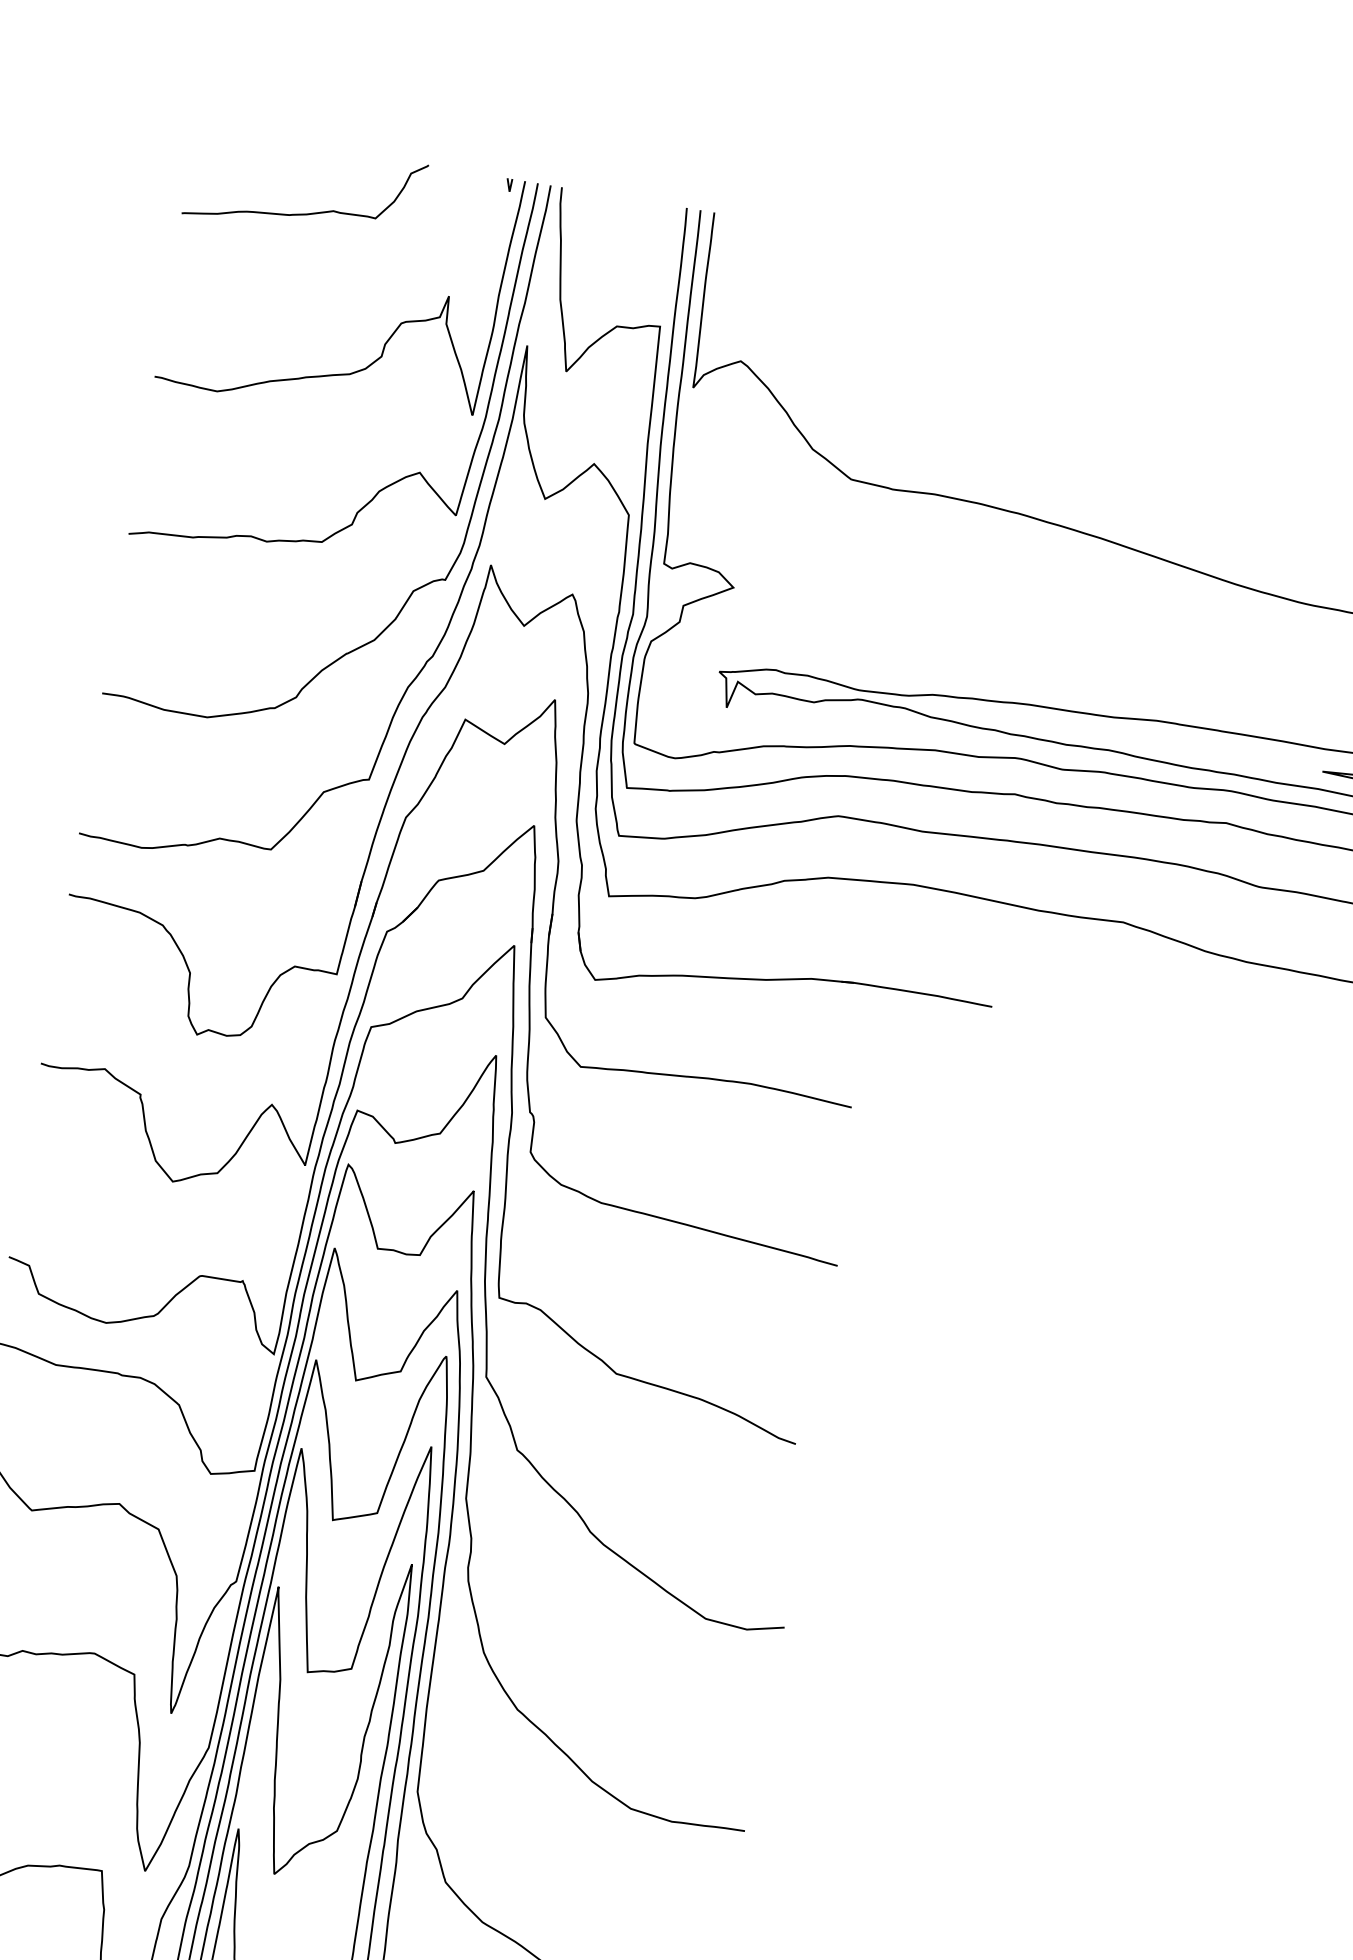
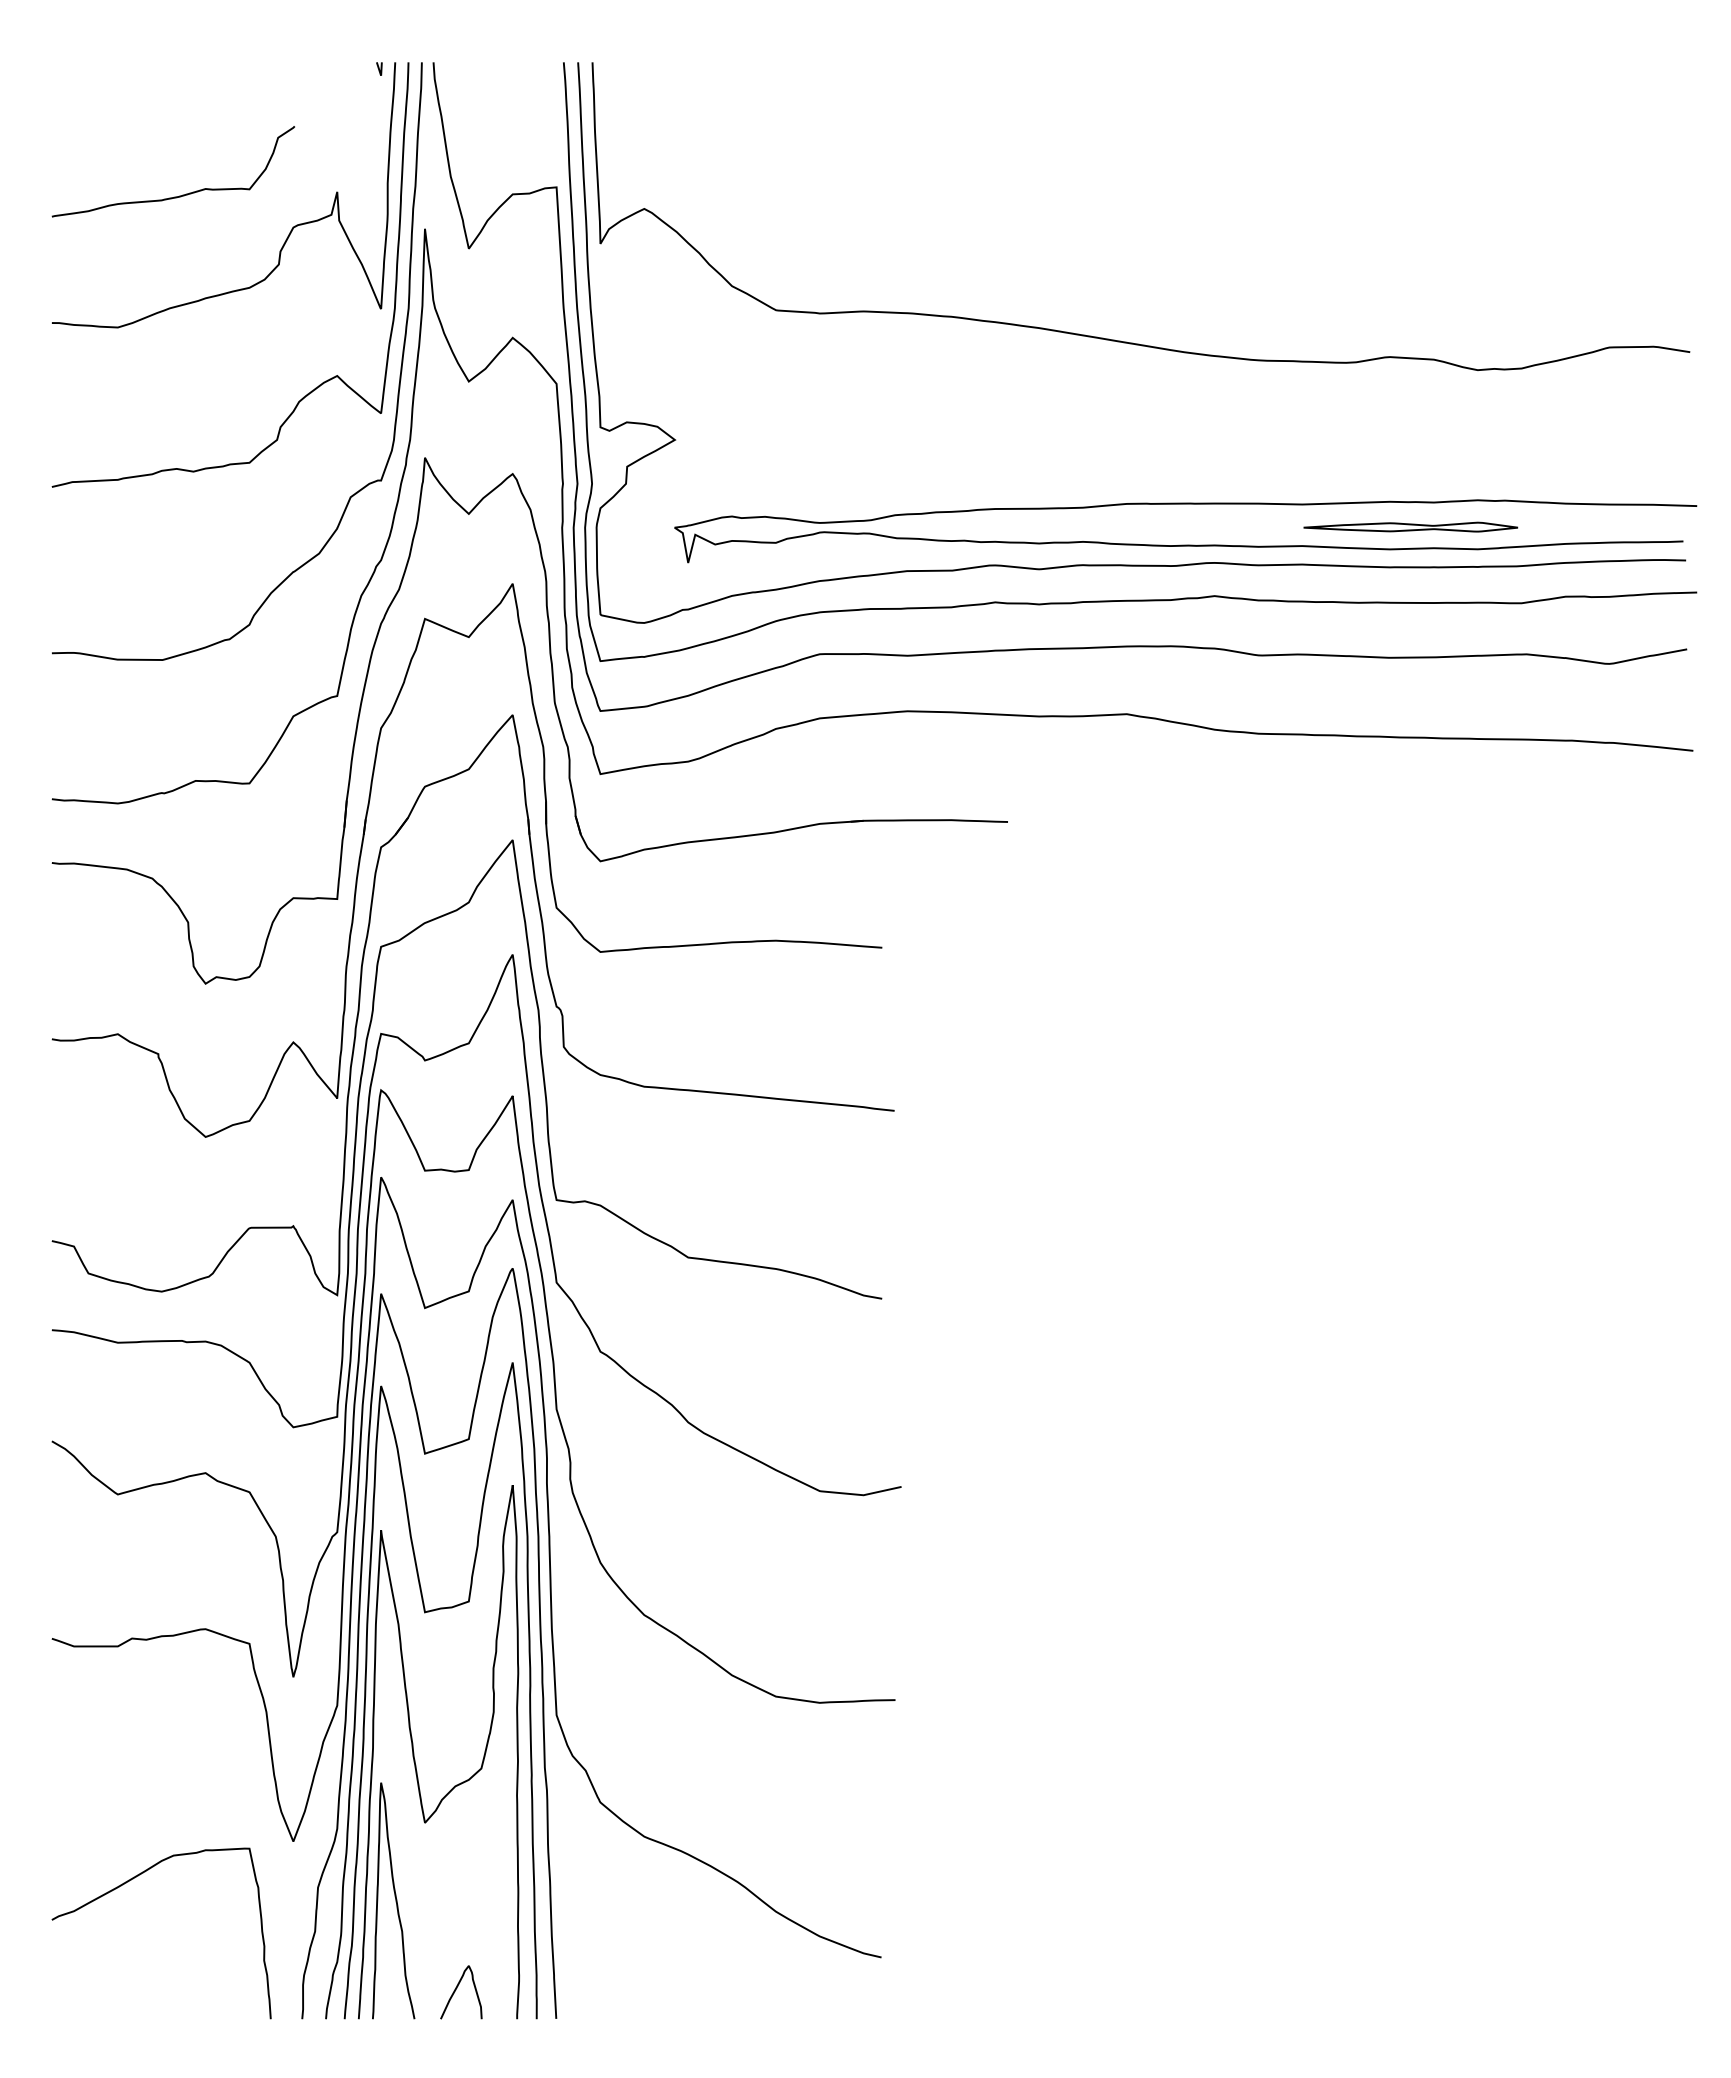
curve: (307, 213) -> (179, 195), moved

